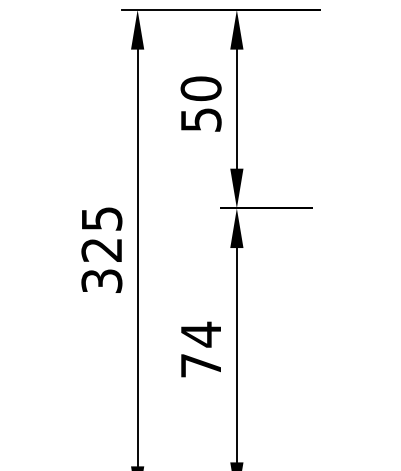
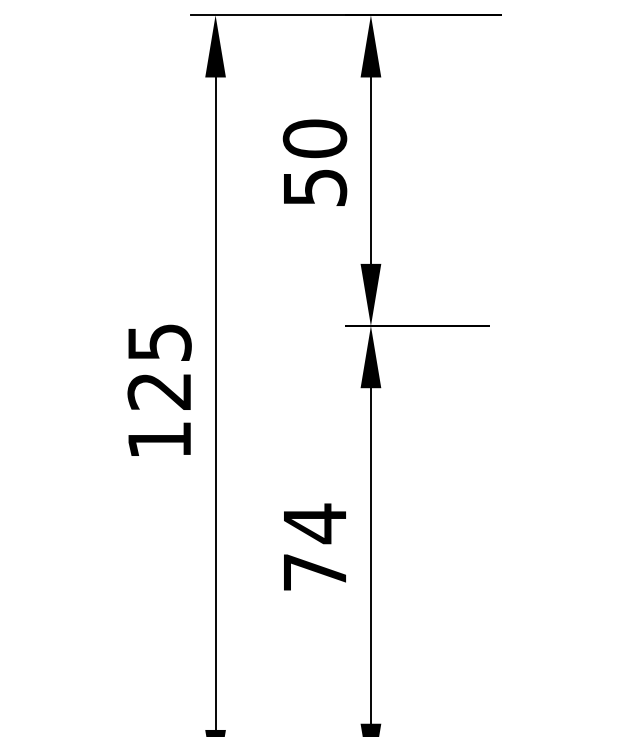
text: (101, 280) -> (159, 438), 325 -> 125

